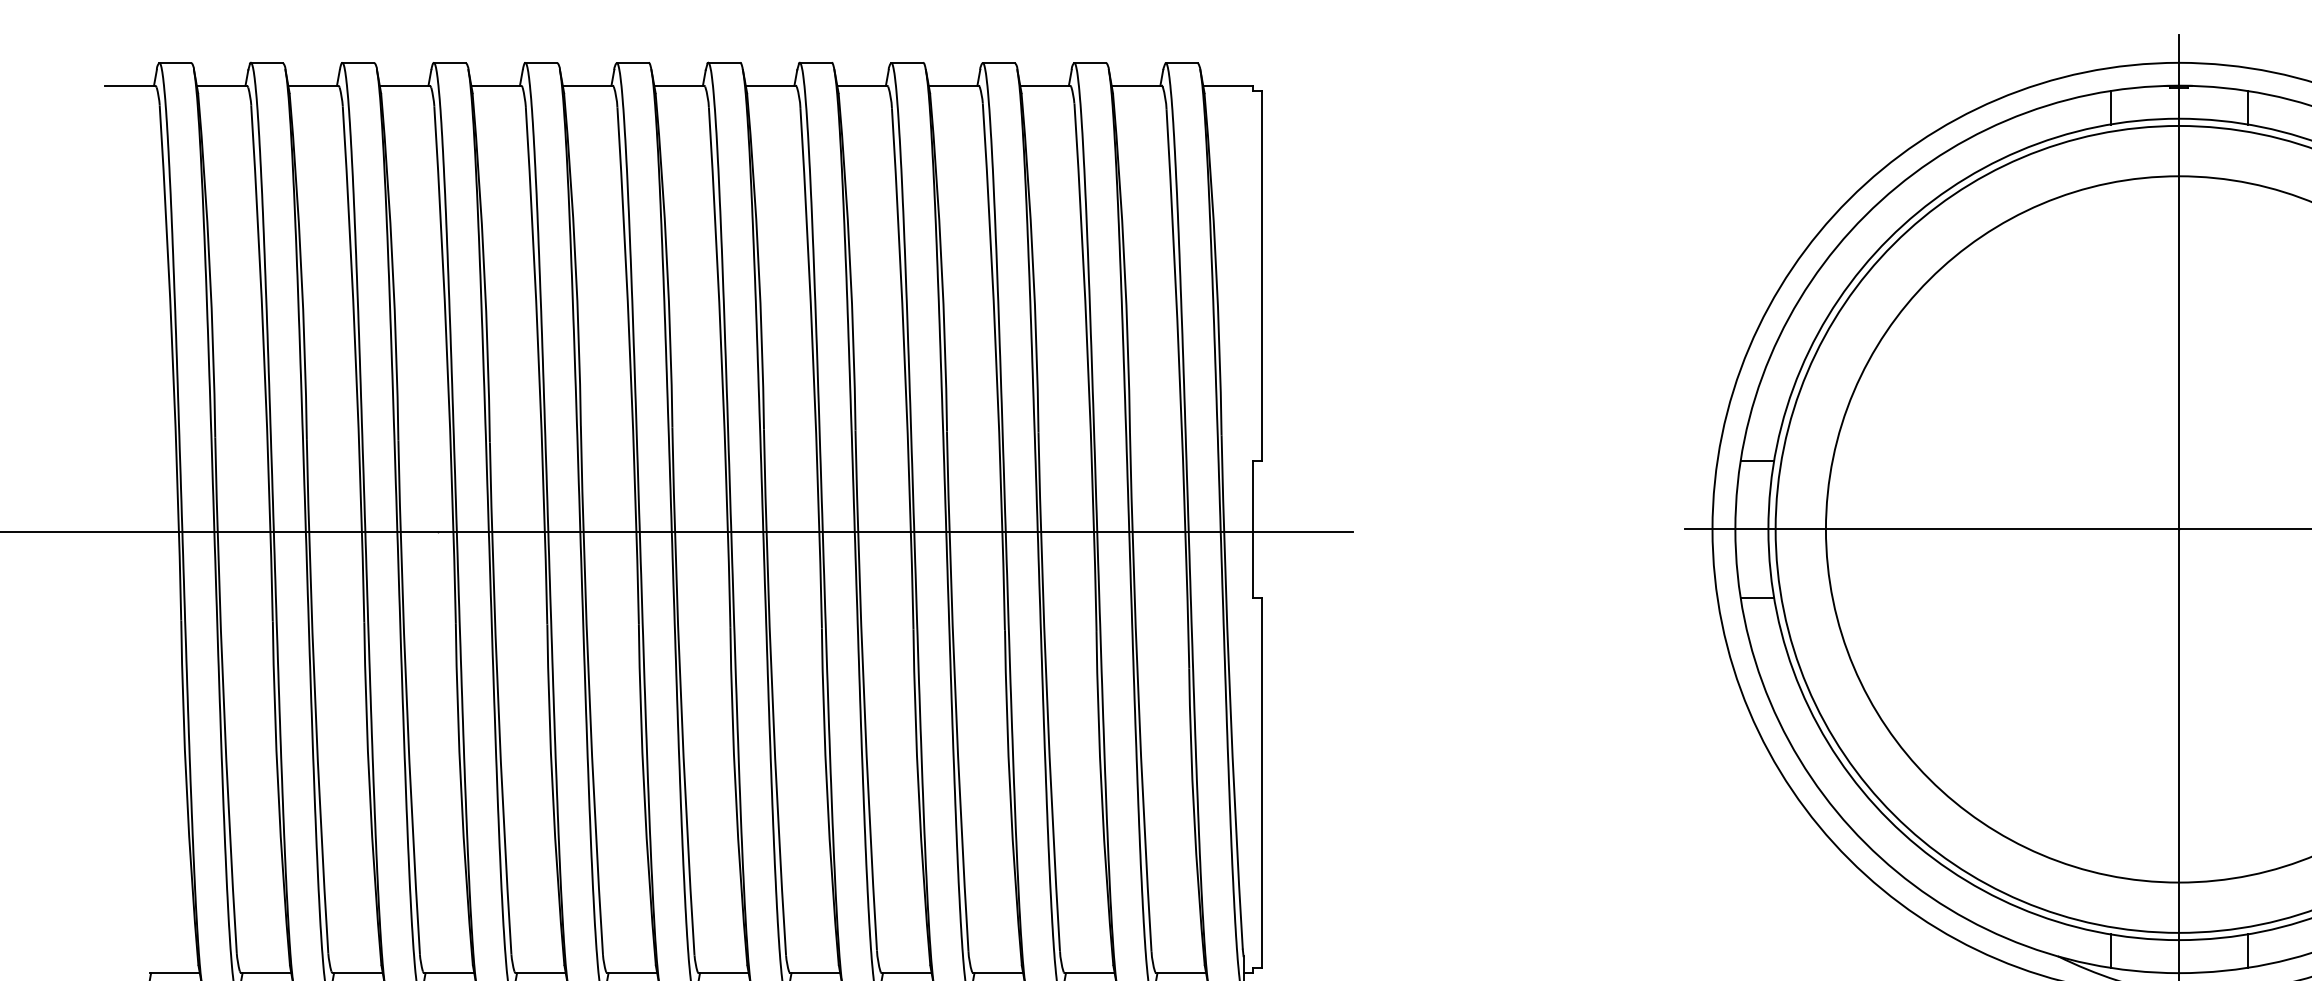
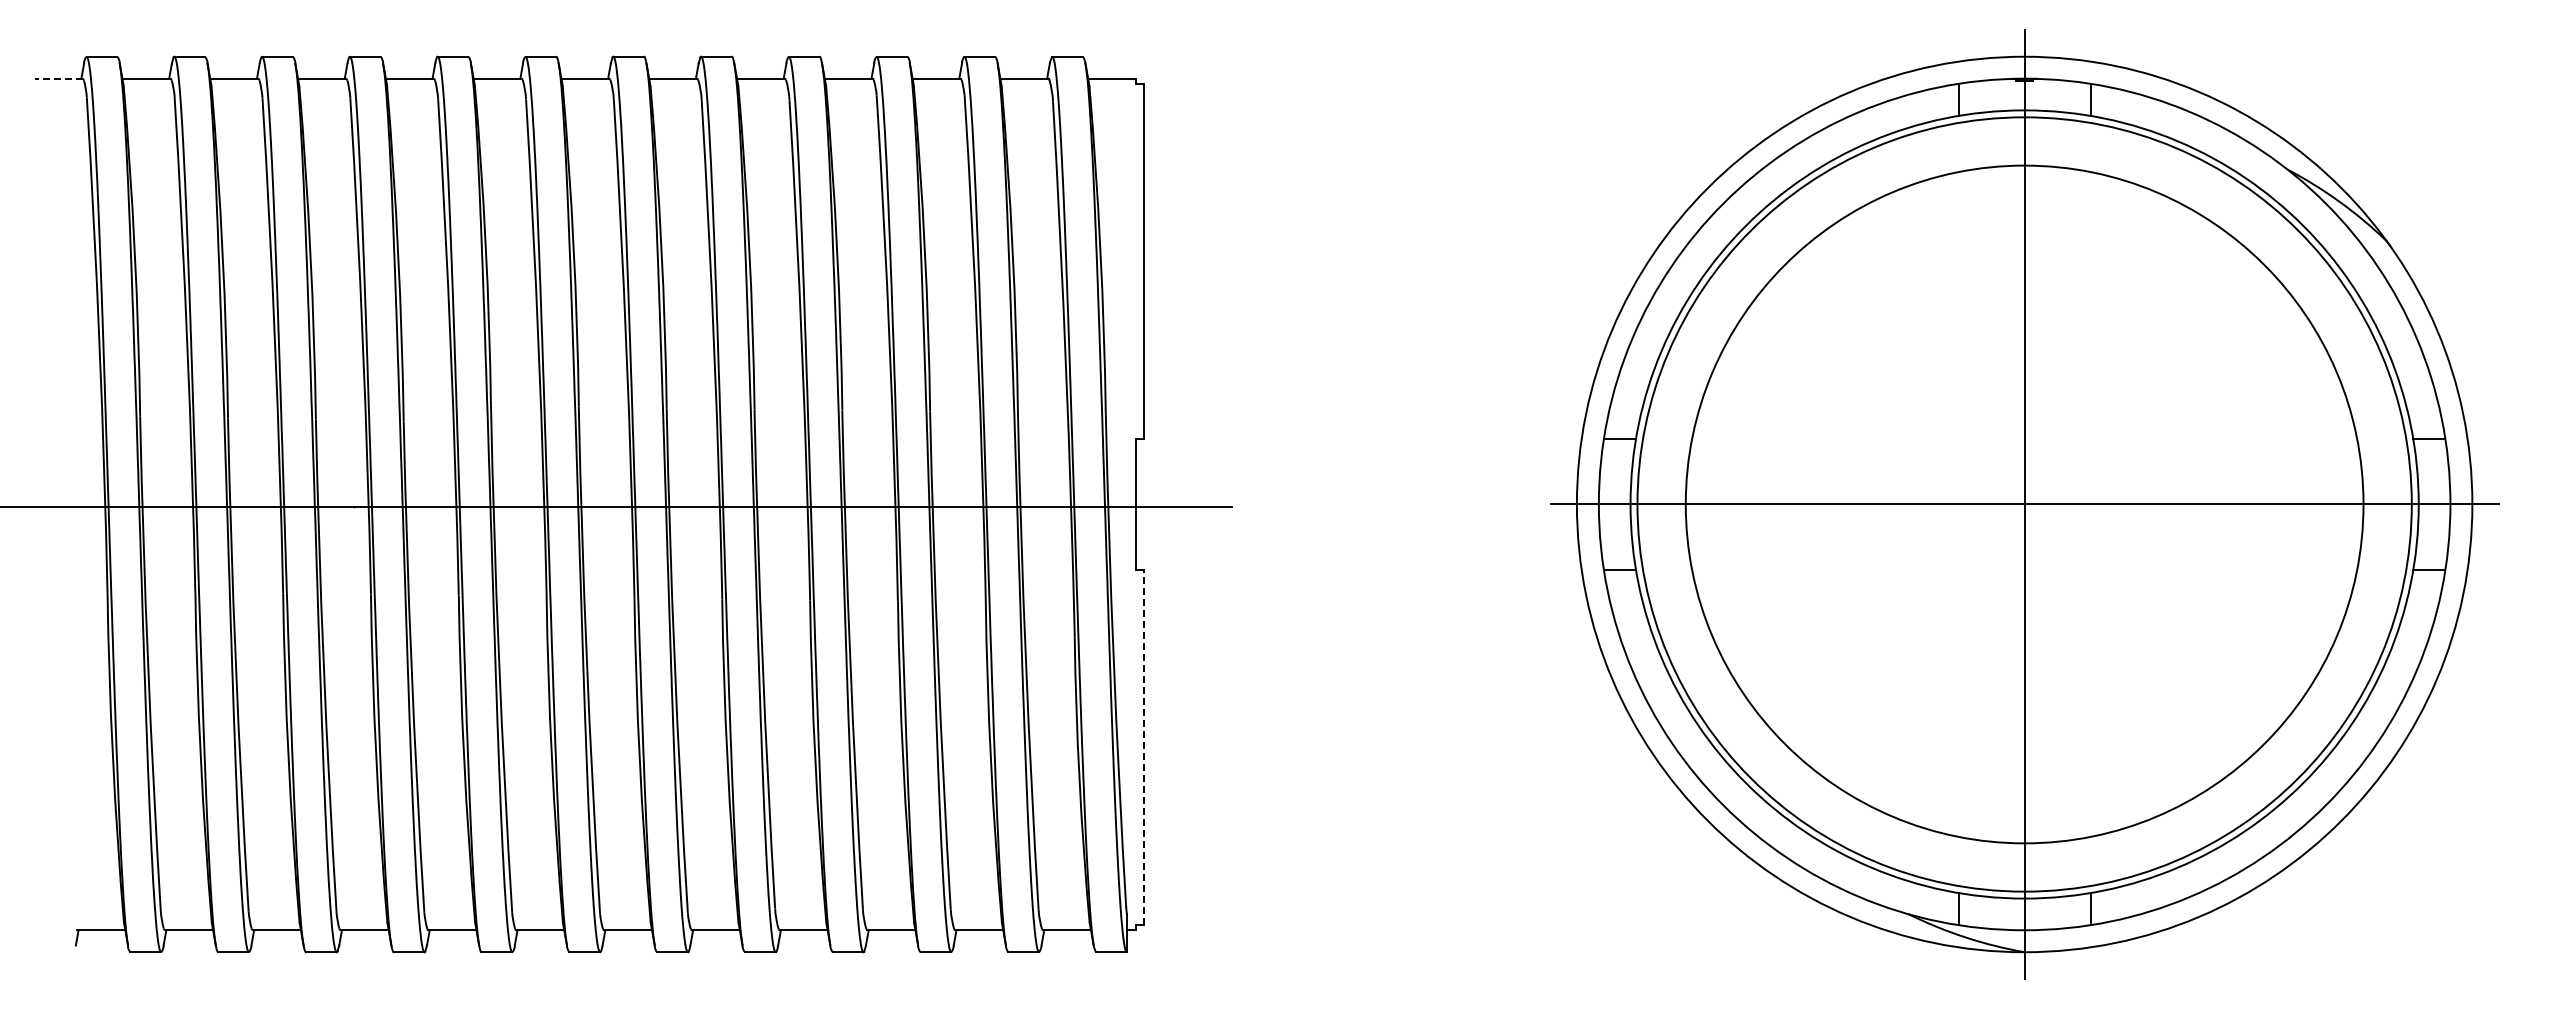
line: (130, 85) -> (58, 78), solid -> dashed
line: (1261, 782) -> (1144, 747), solid -> dashed

